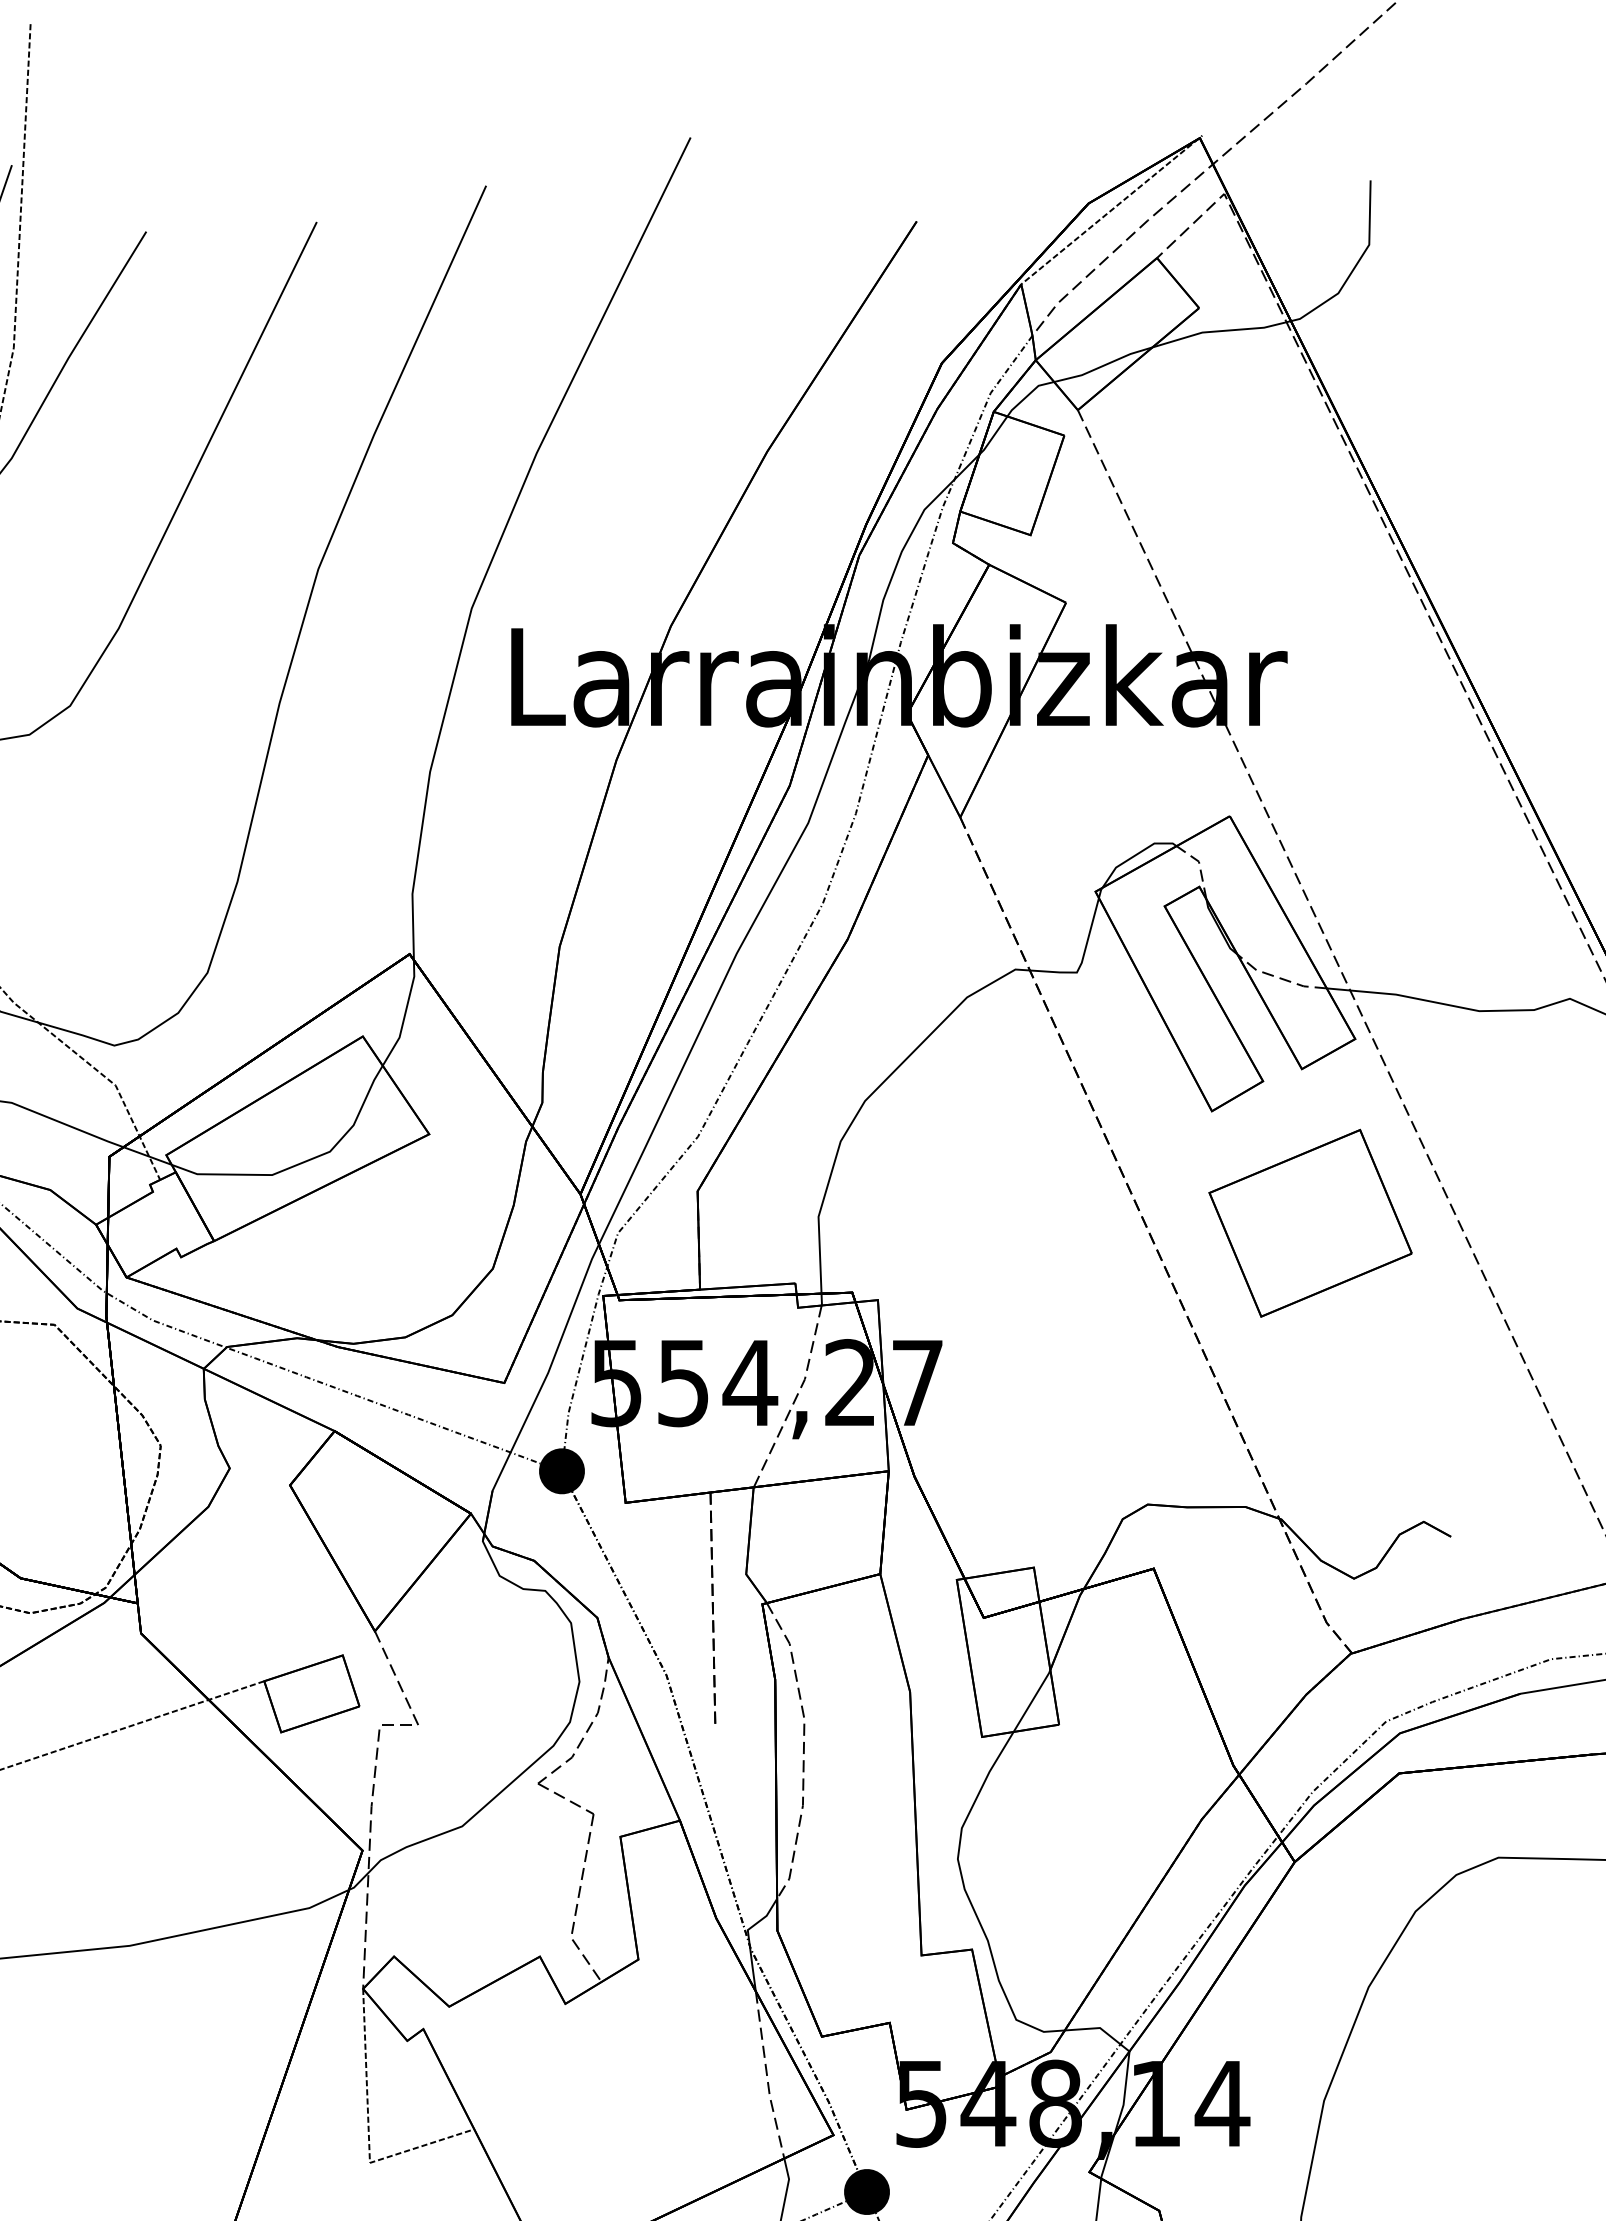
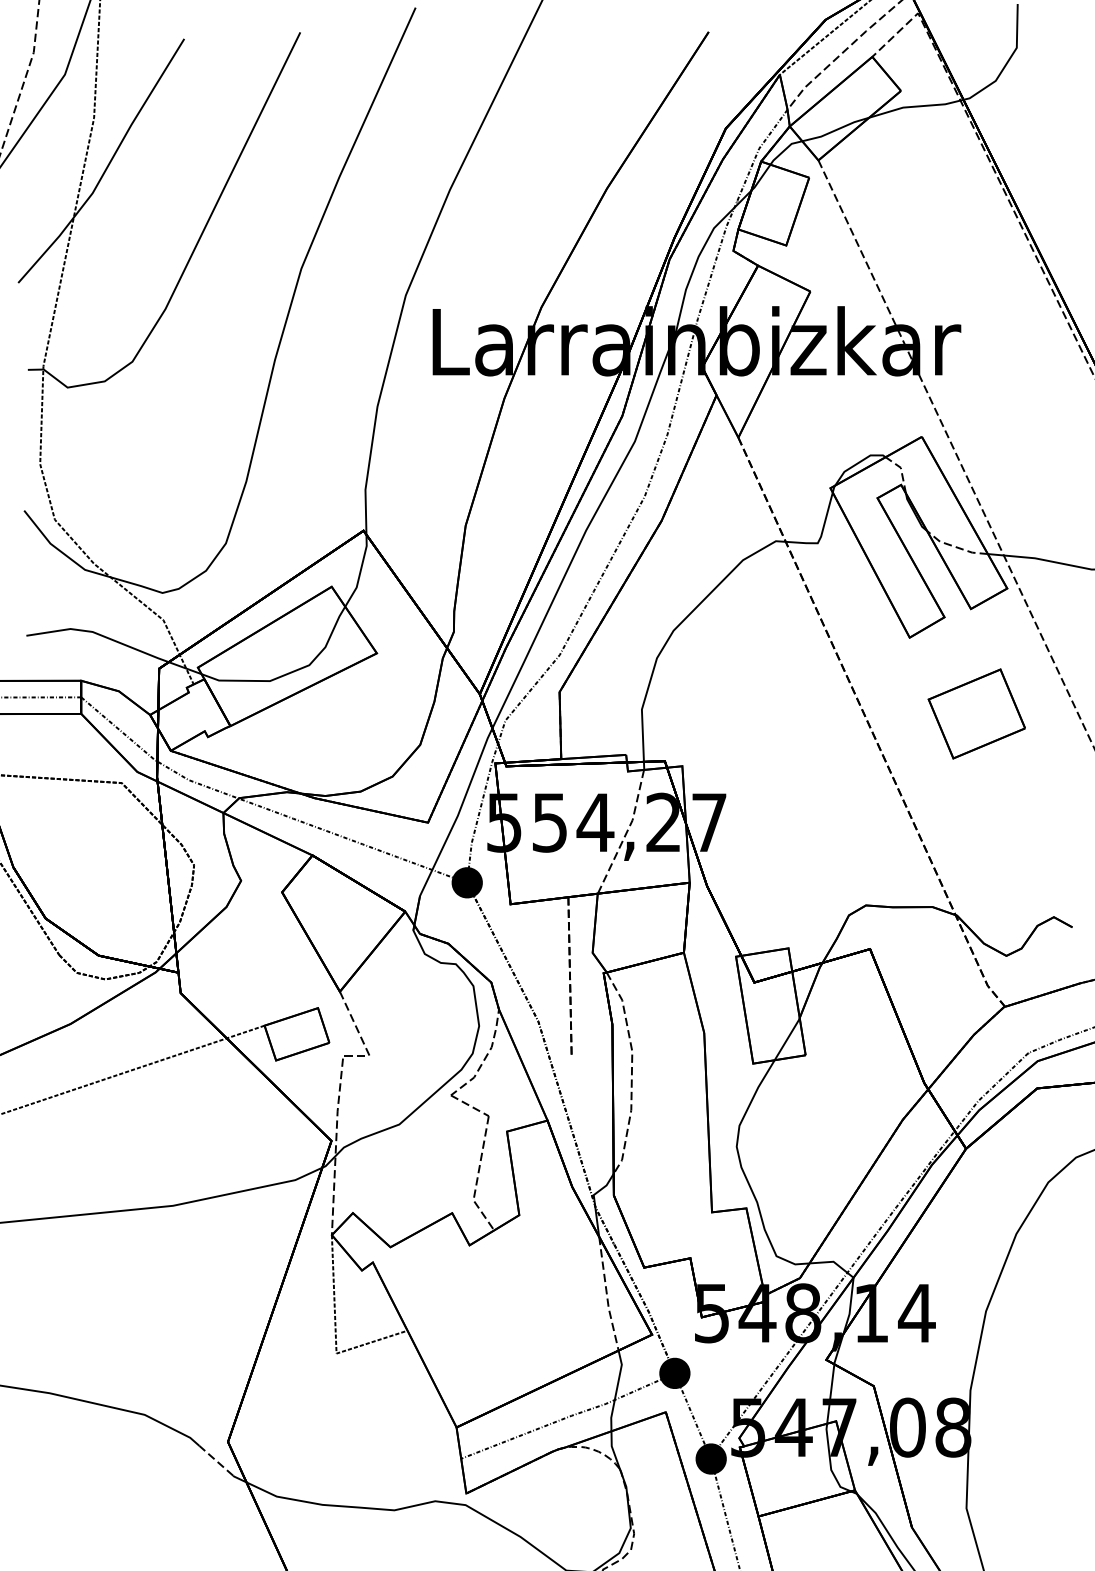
part: (1310, 1222) -> (976, 713), size x0.7

